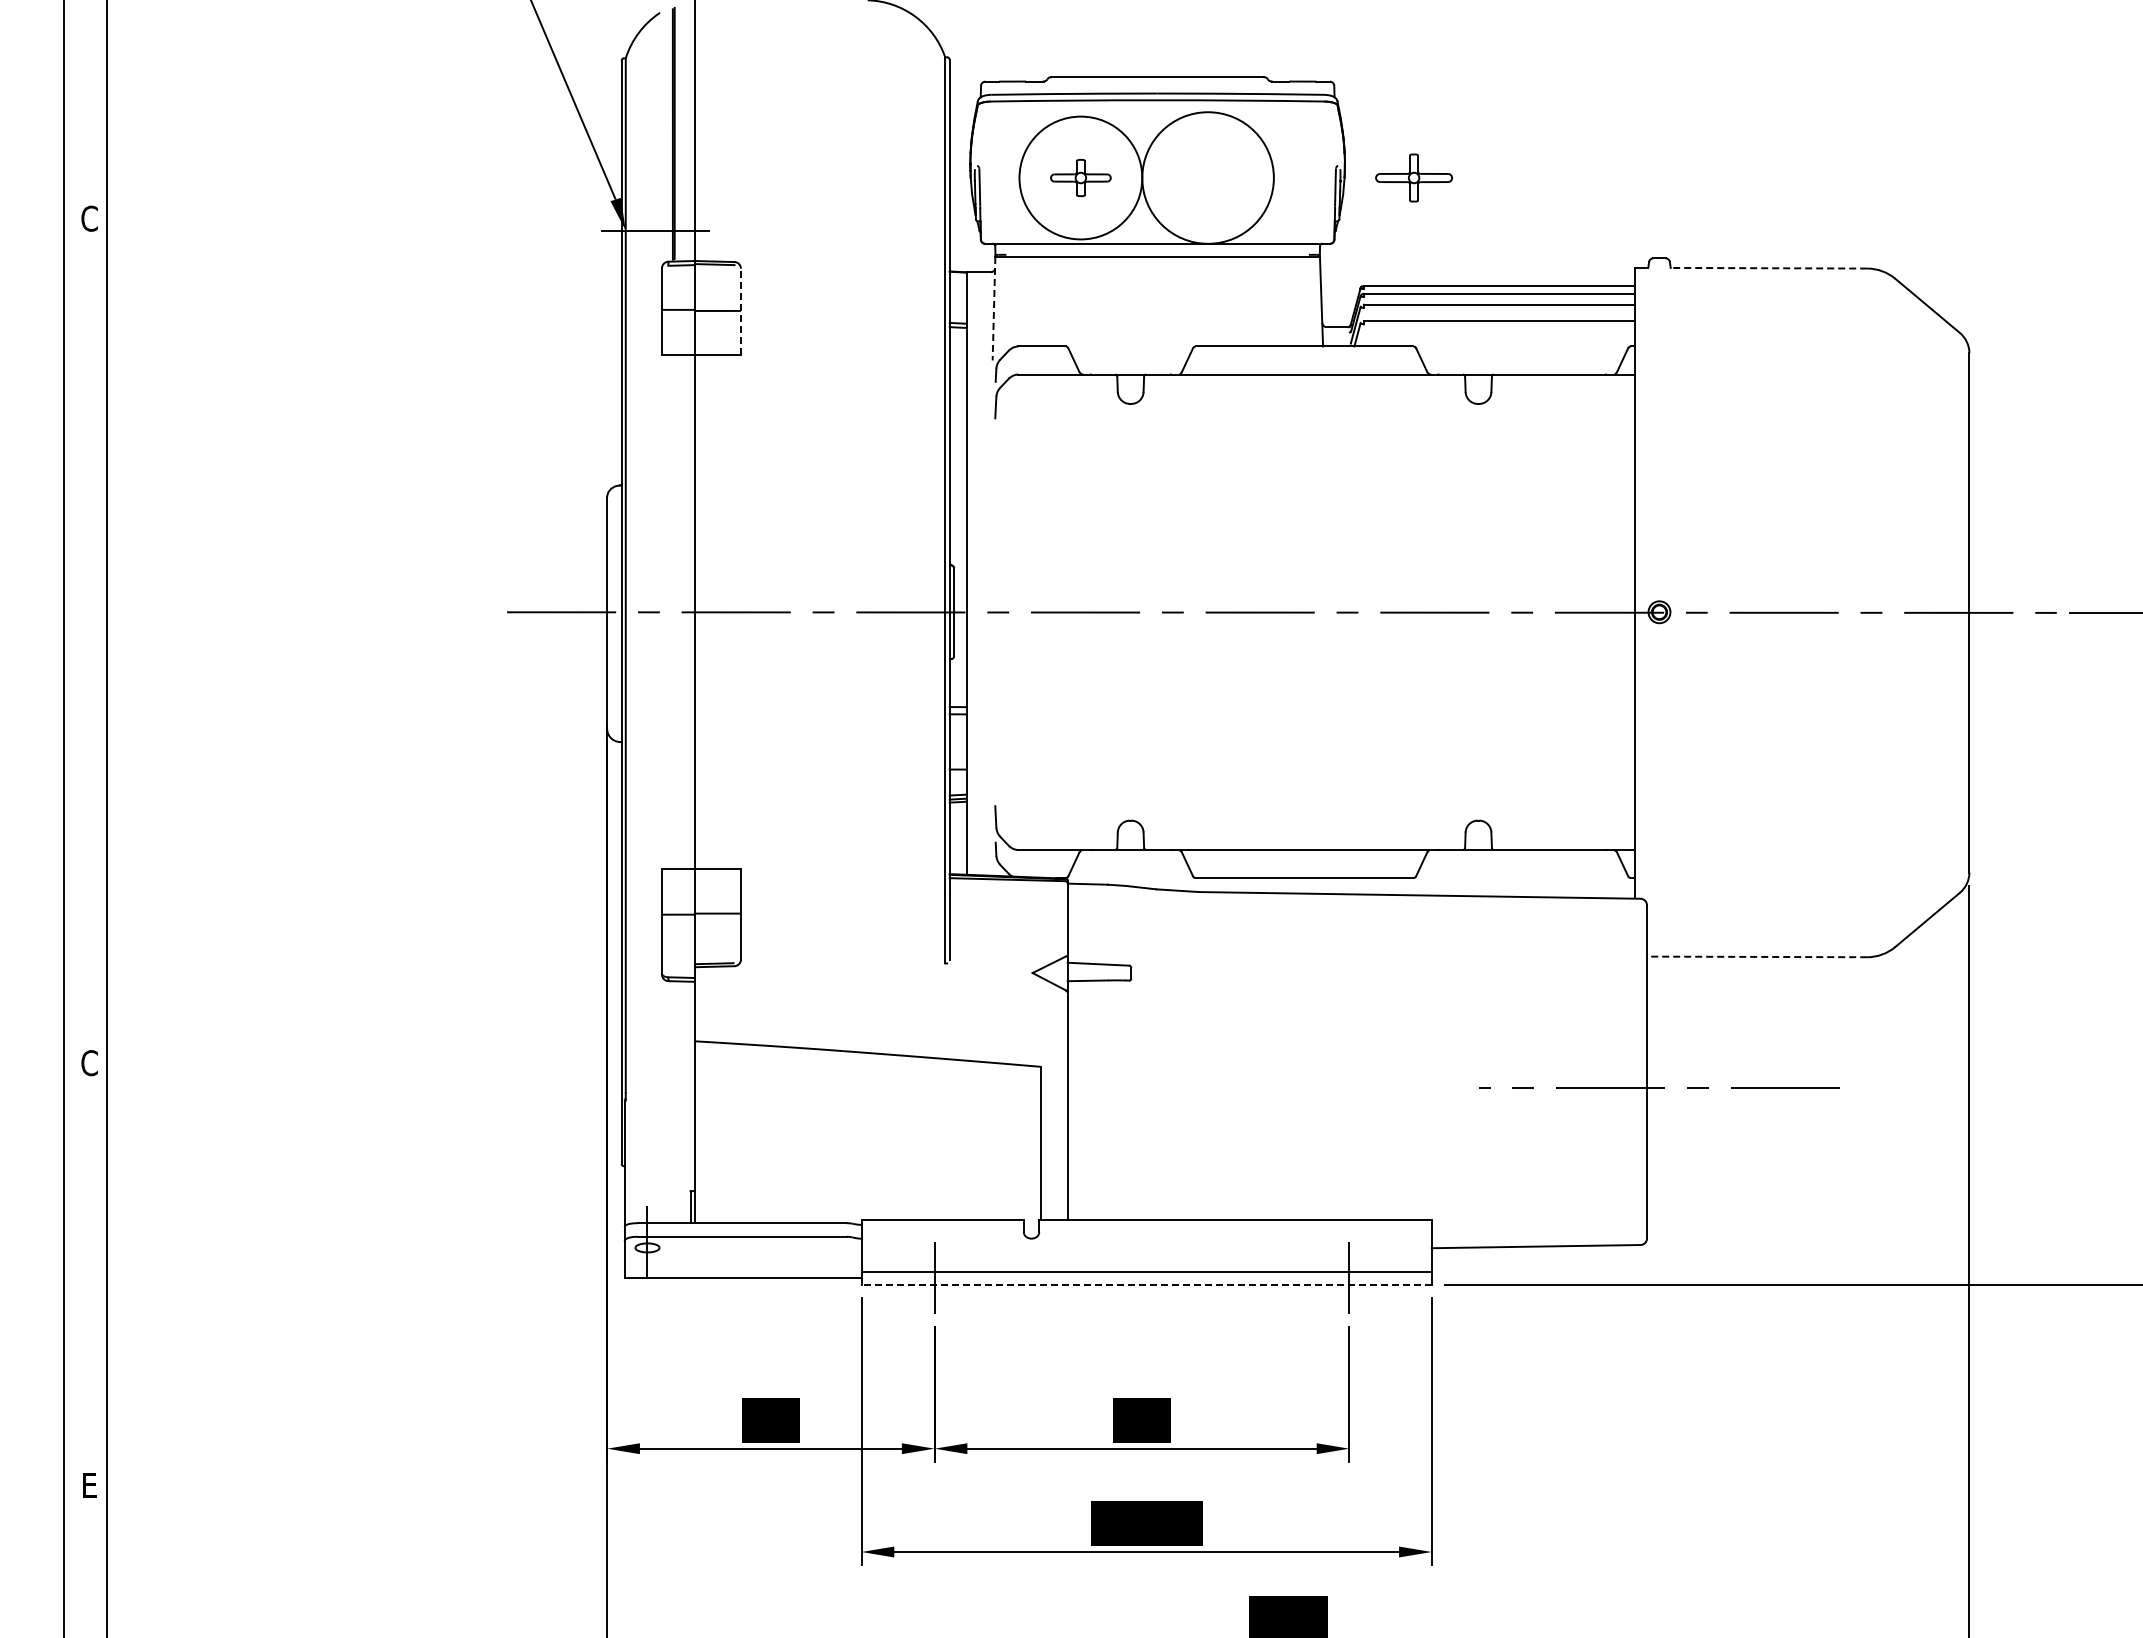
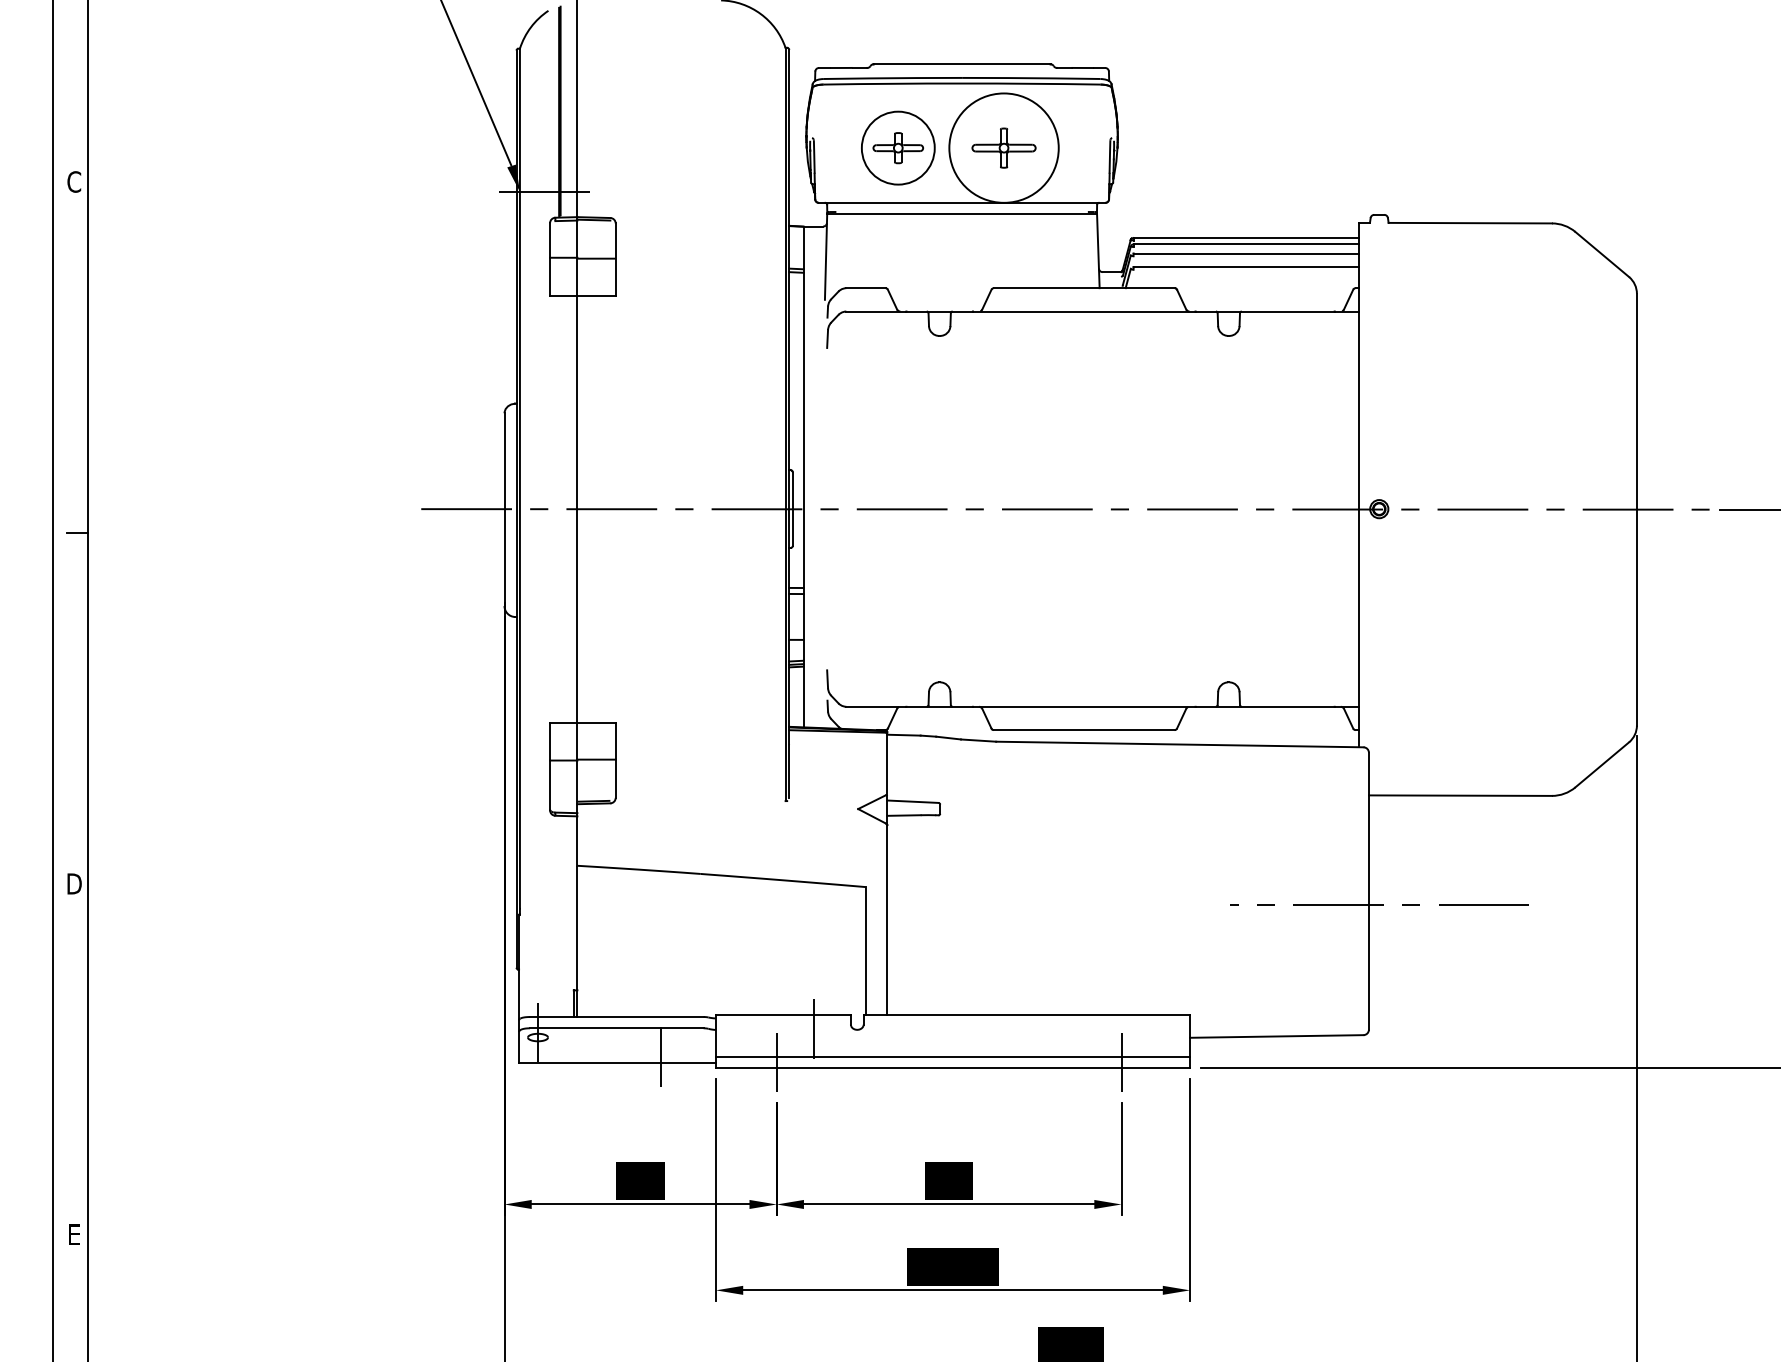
circle: (1080, 177) -> (897, 147), size x0.71
part: (1413, 177) -> (1003, 147), moved
line: (1768, 268) -> (1469, 223), dashed -> solid
line: (994, 308) -> (826, 256), dashed -> solid
line: (740, 311) -> (615, 259), dashed -> solid
line: (93, 640) -> (77, 532), added
line: (1756, 956) -> (1459, 795), dashed -> solid
text: (89, 1063) -> (74, 884), C -> D
line: (980, 1237) -> (814, 1028), added
line: (795, 1271) -> (661, 1057), added
line: (1146, 1284) -> (952, 1067), dashed -> solid

